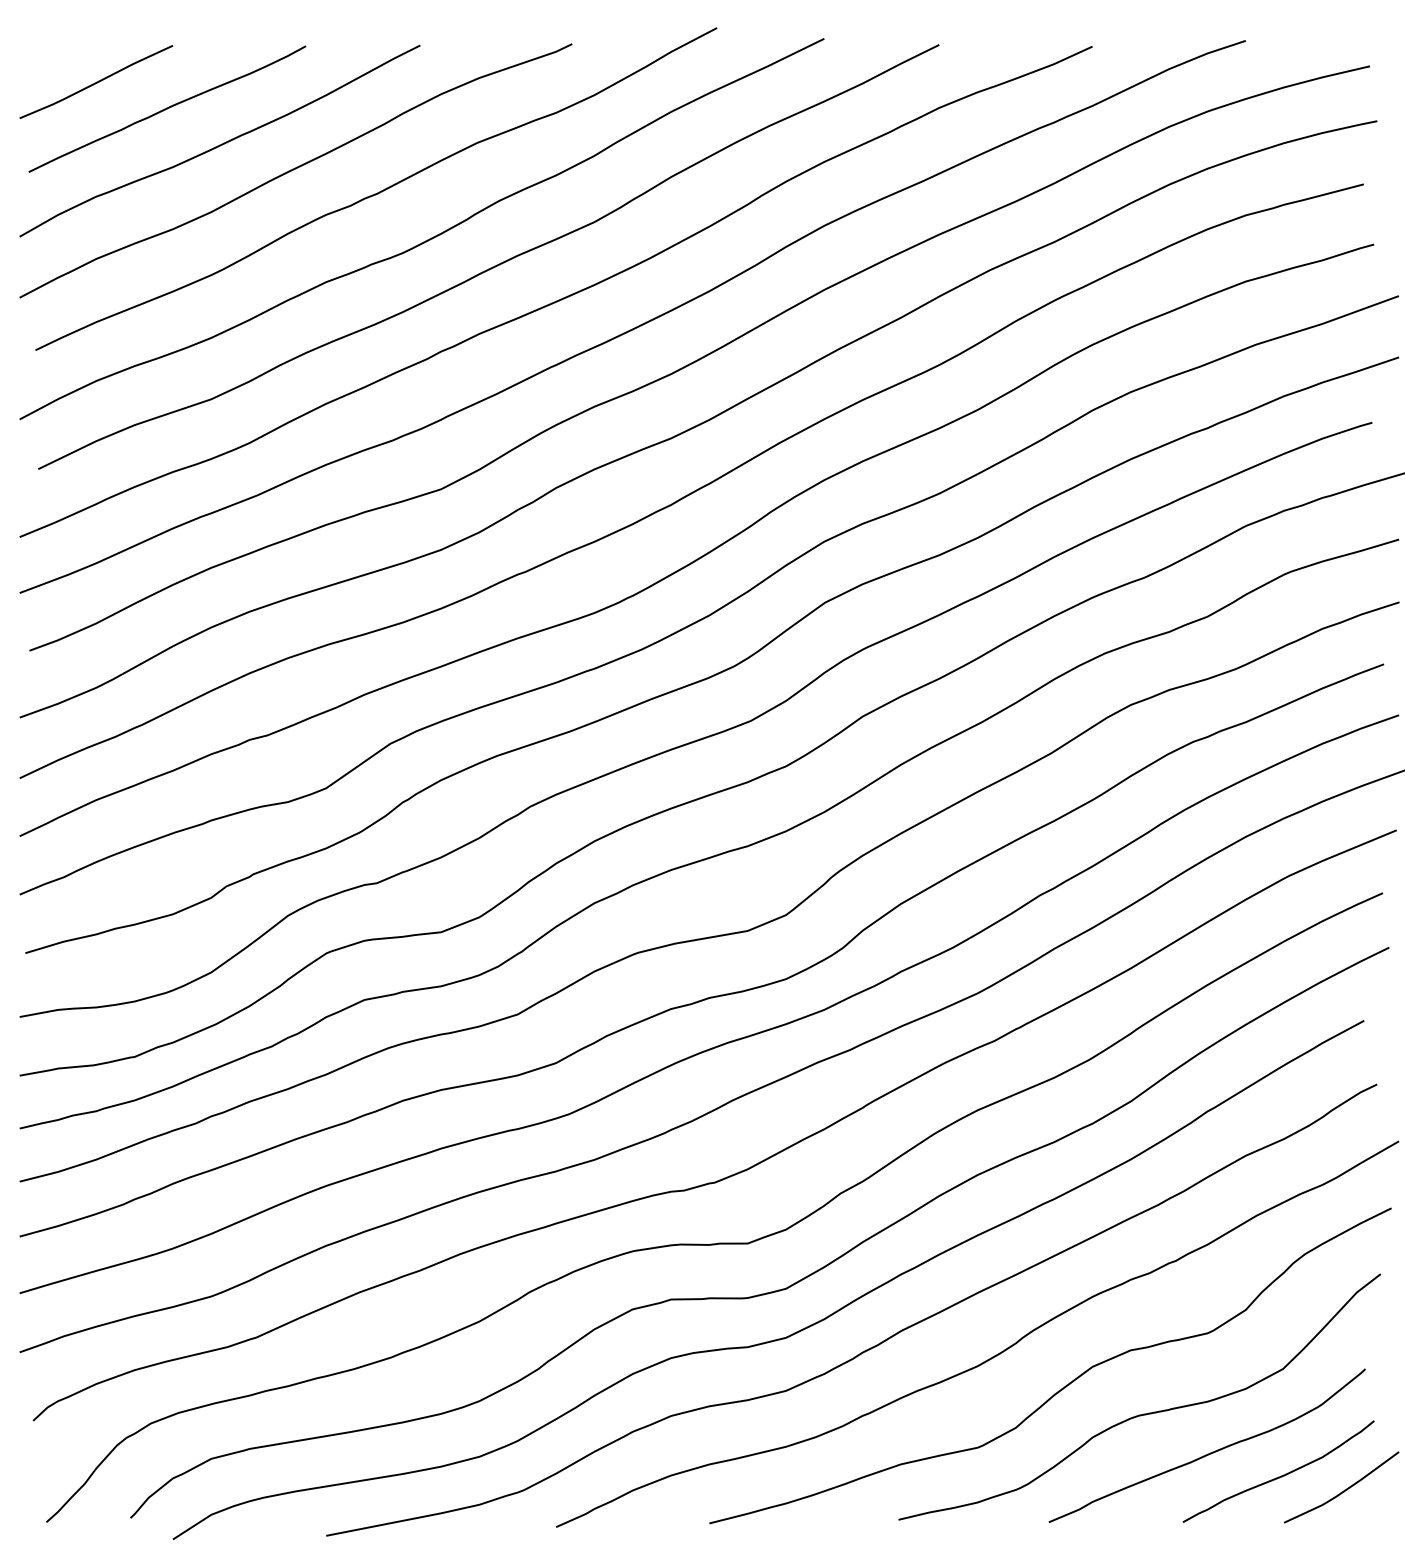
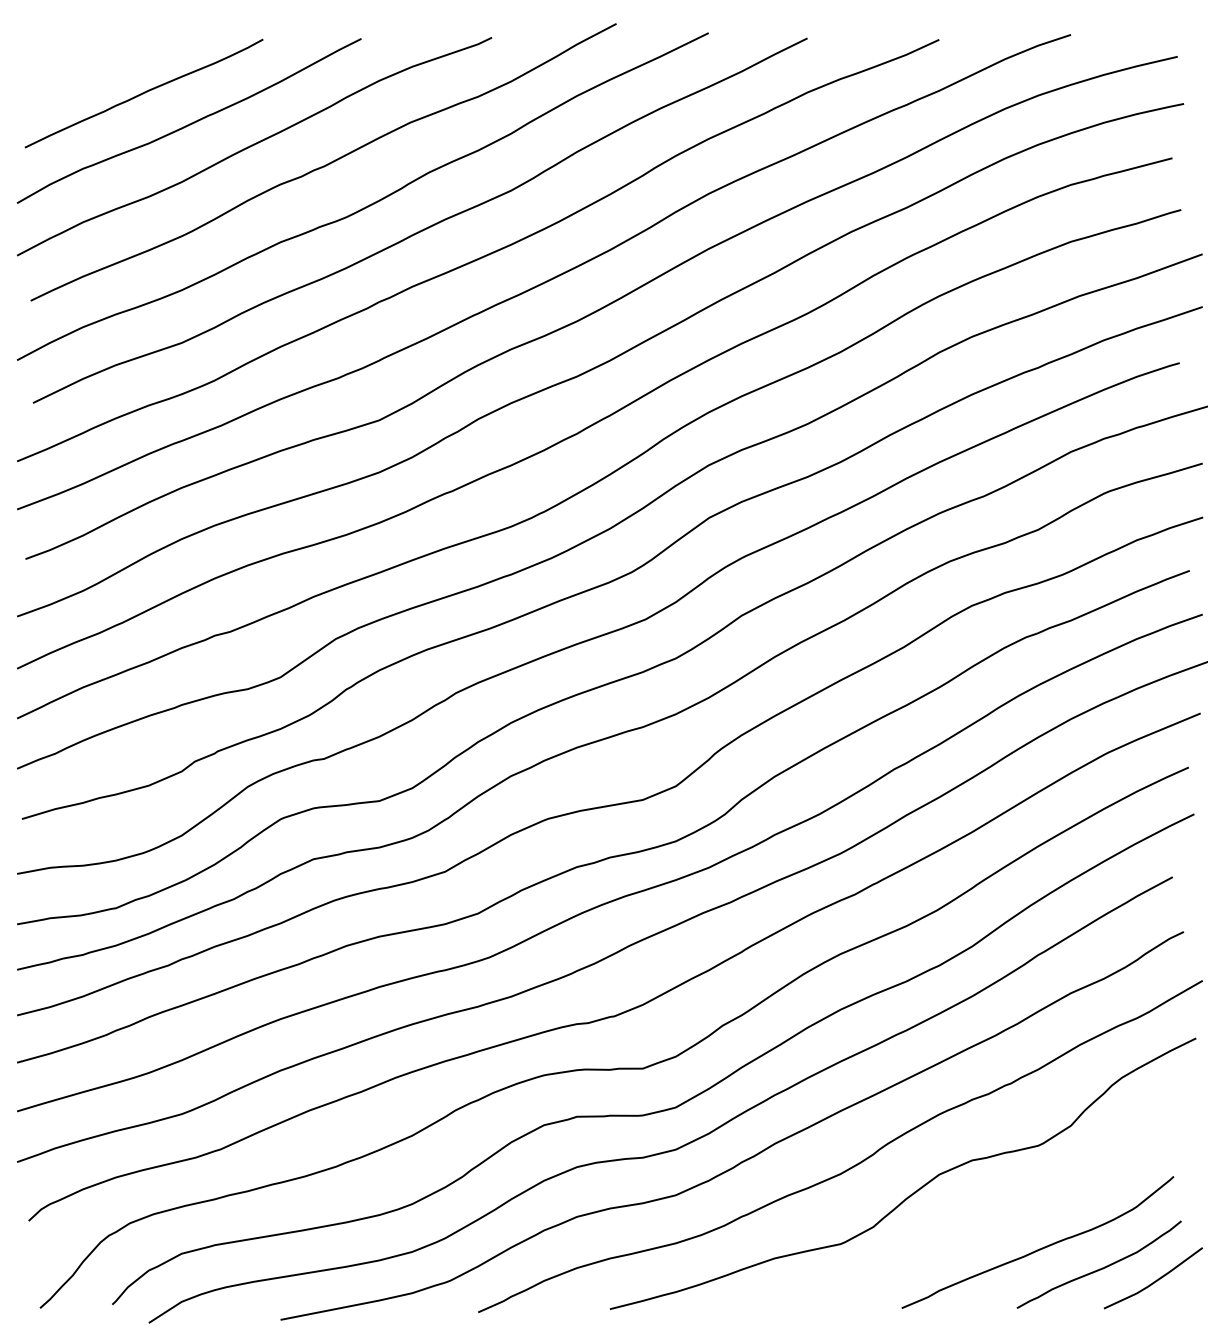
curve: (95, 82) -> (82, 70), removed
curve: (1144, 1413) -> (983, 1214), removed

